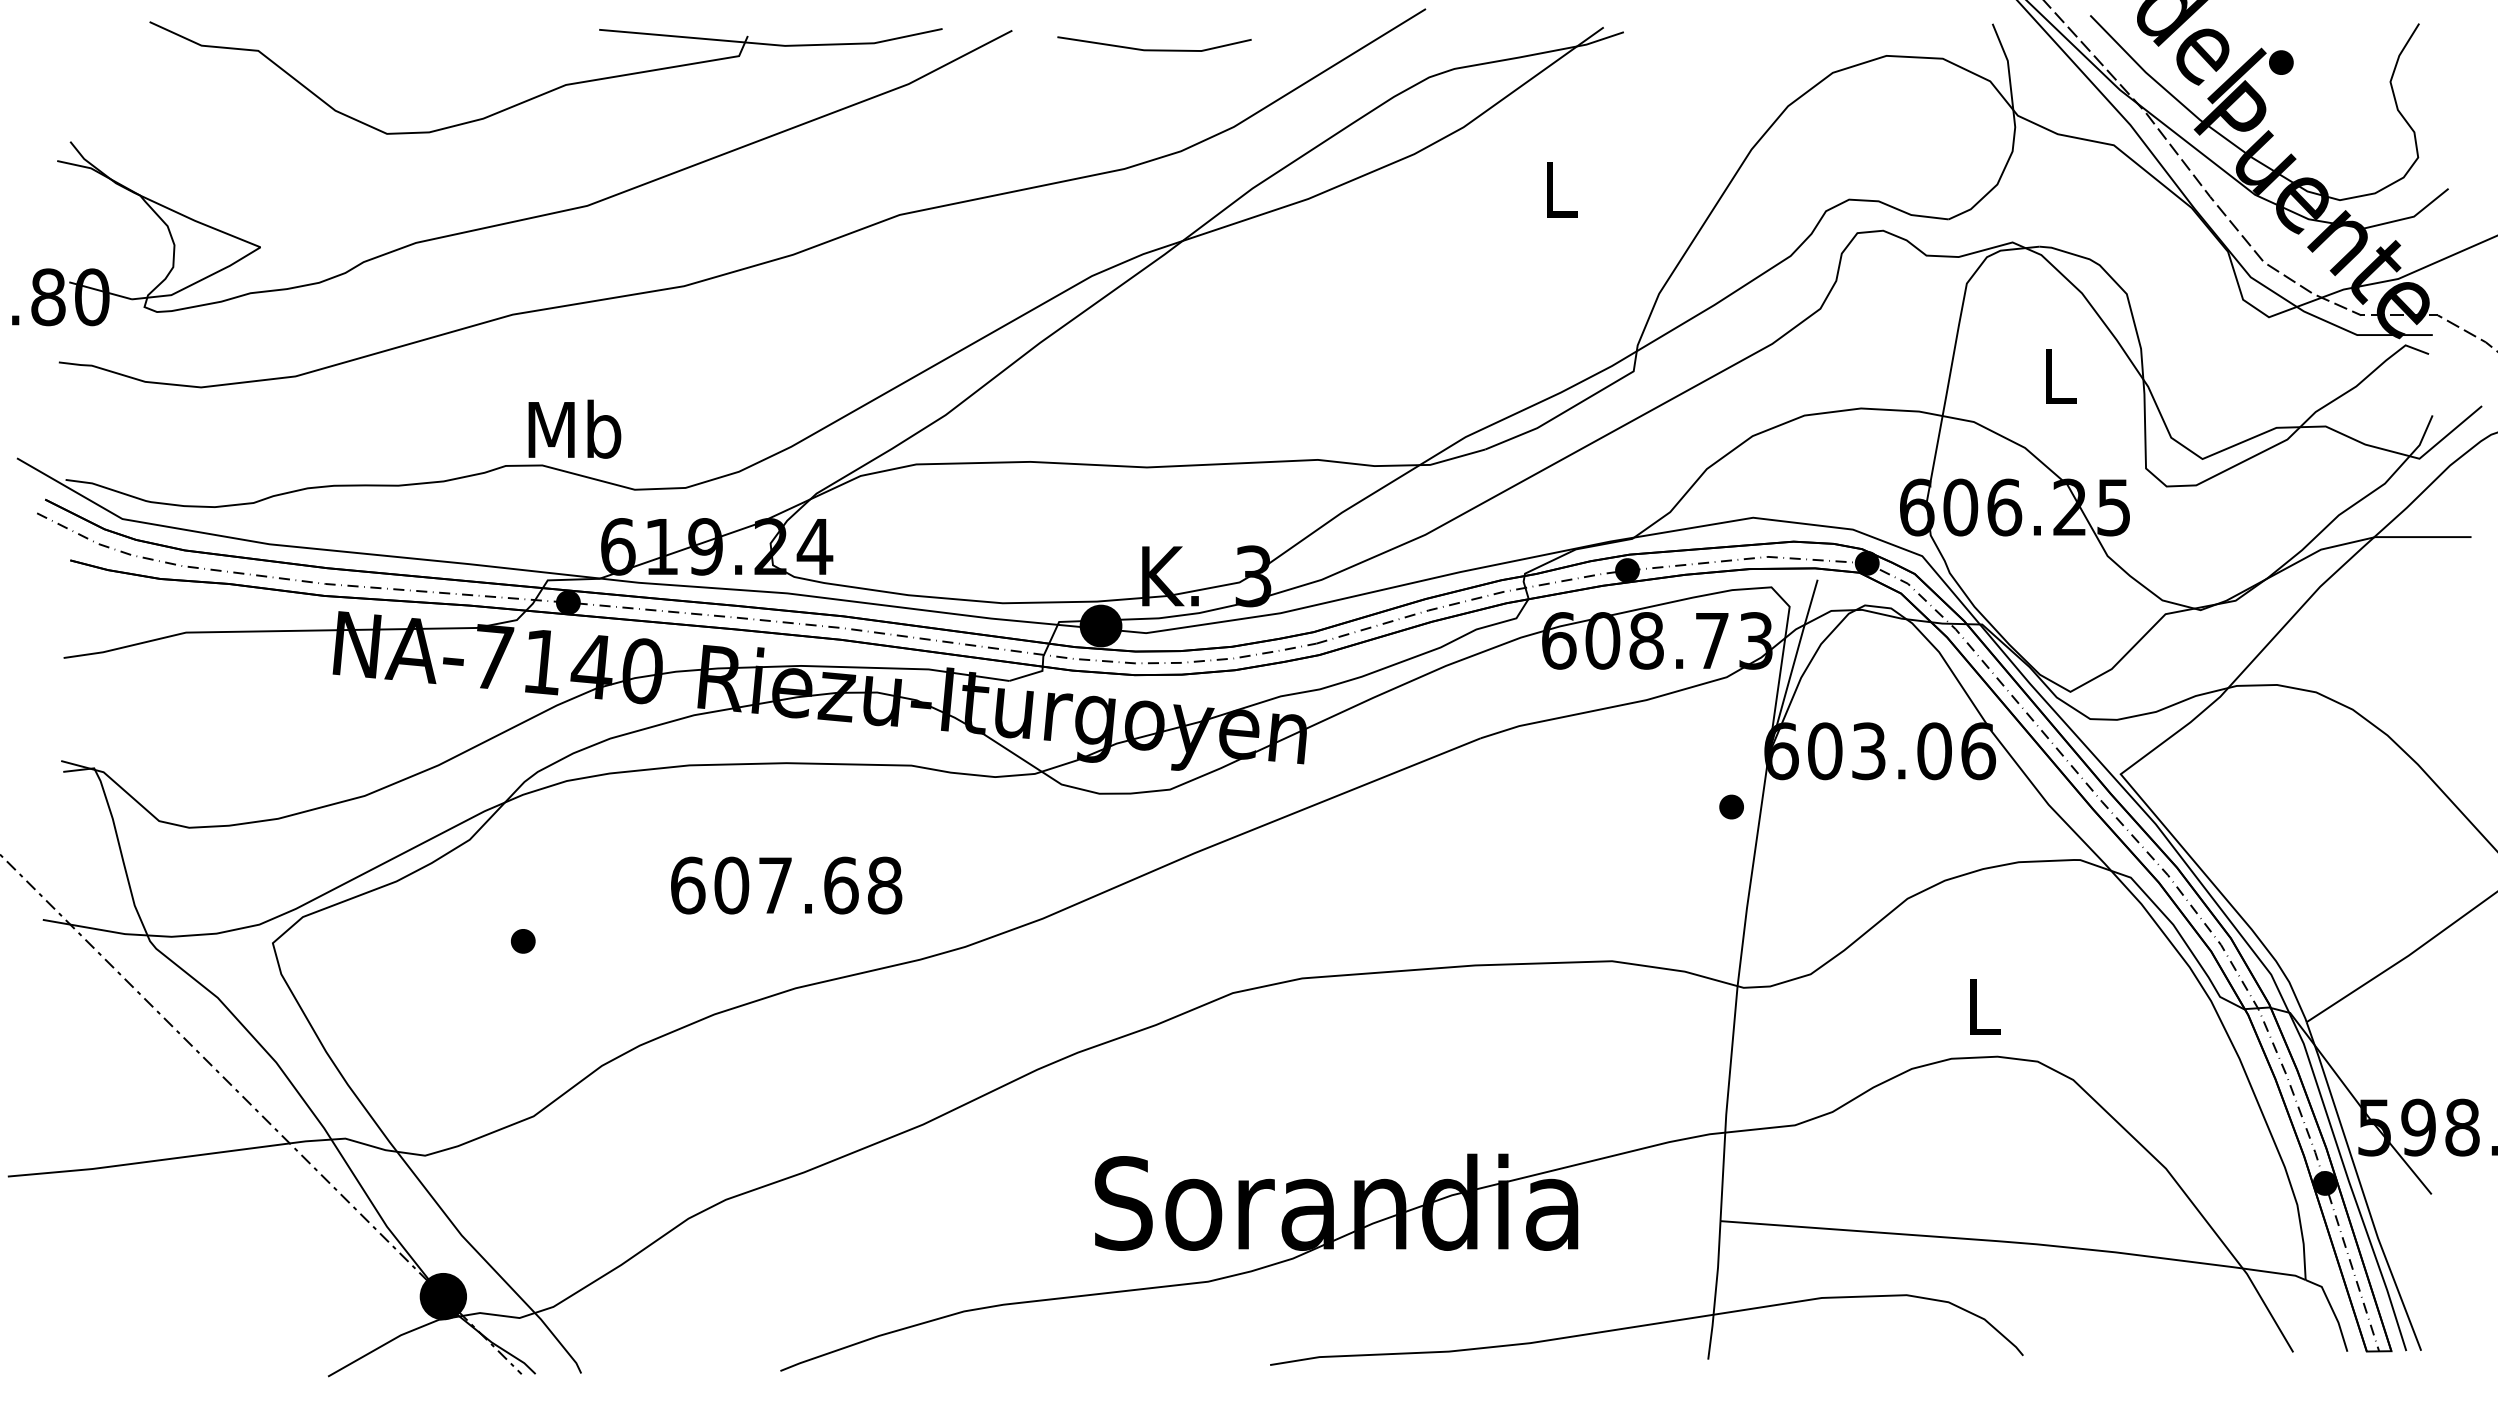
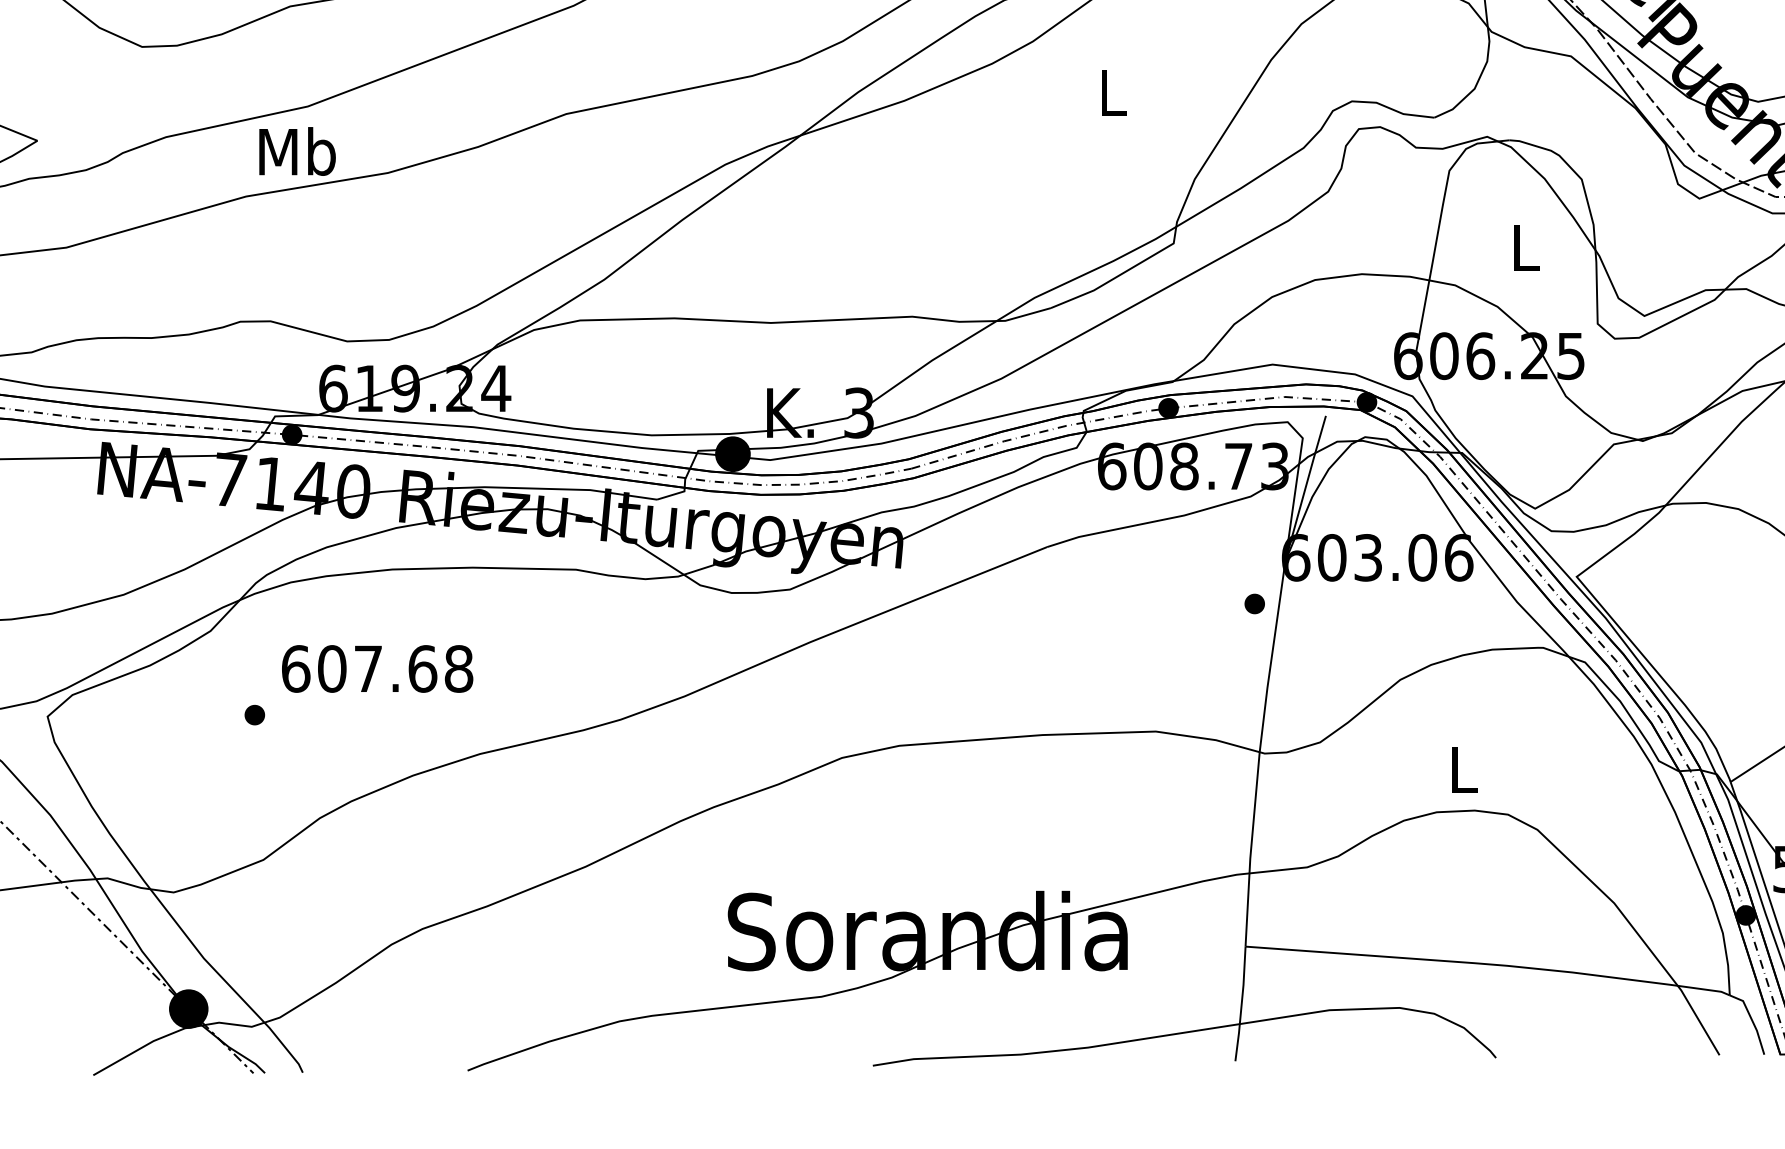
text: (574, 428) -> (297, 150), moved
text: (786, 885) -> (377, 668), moved

